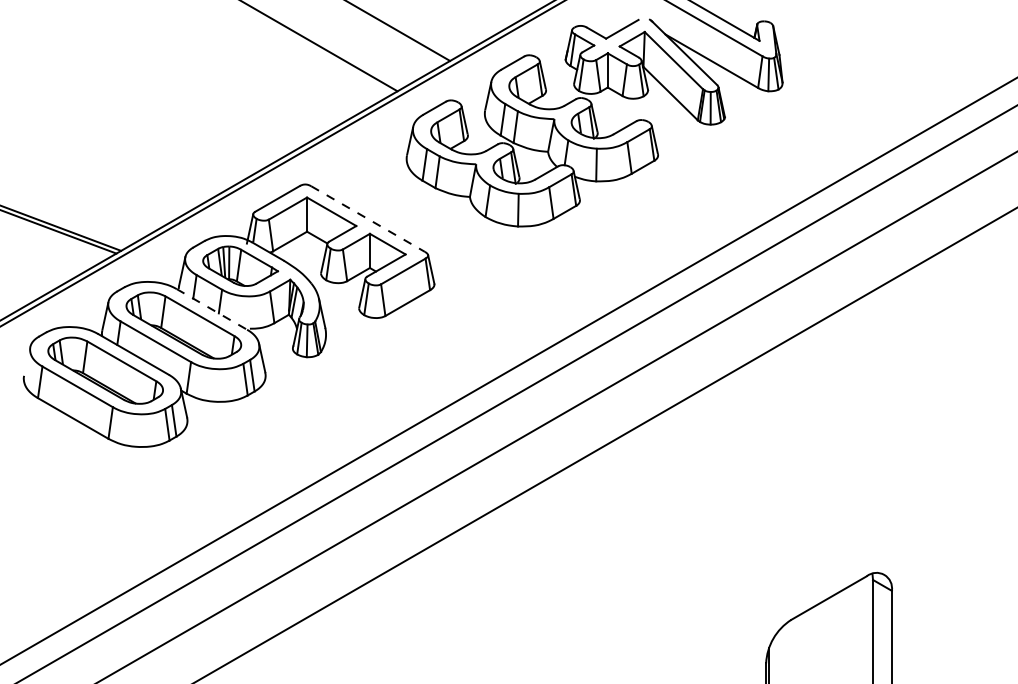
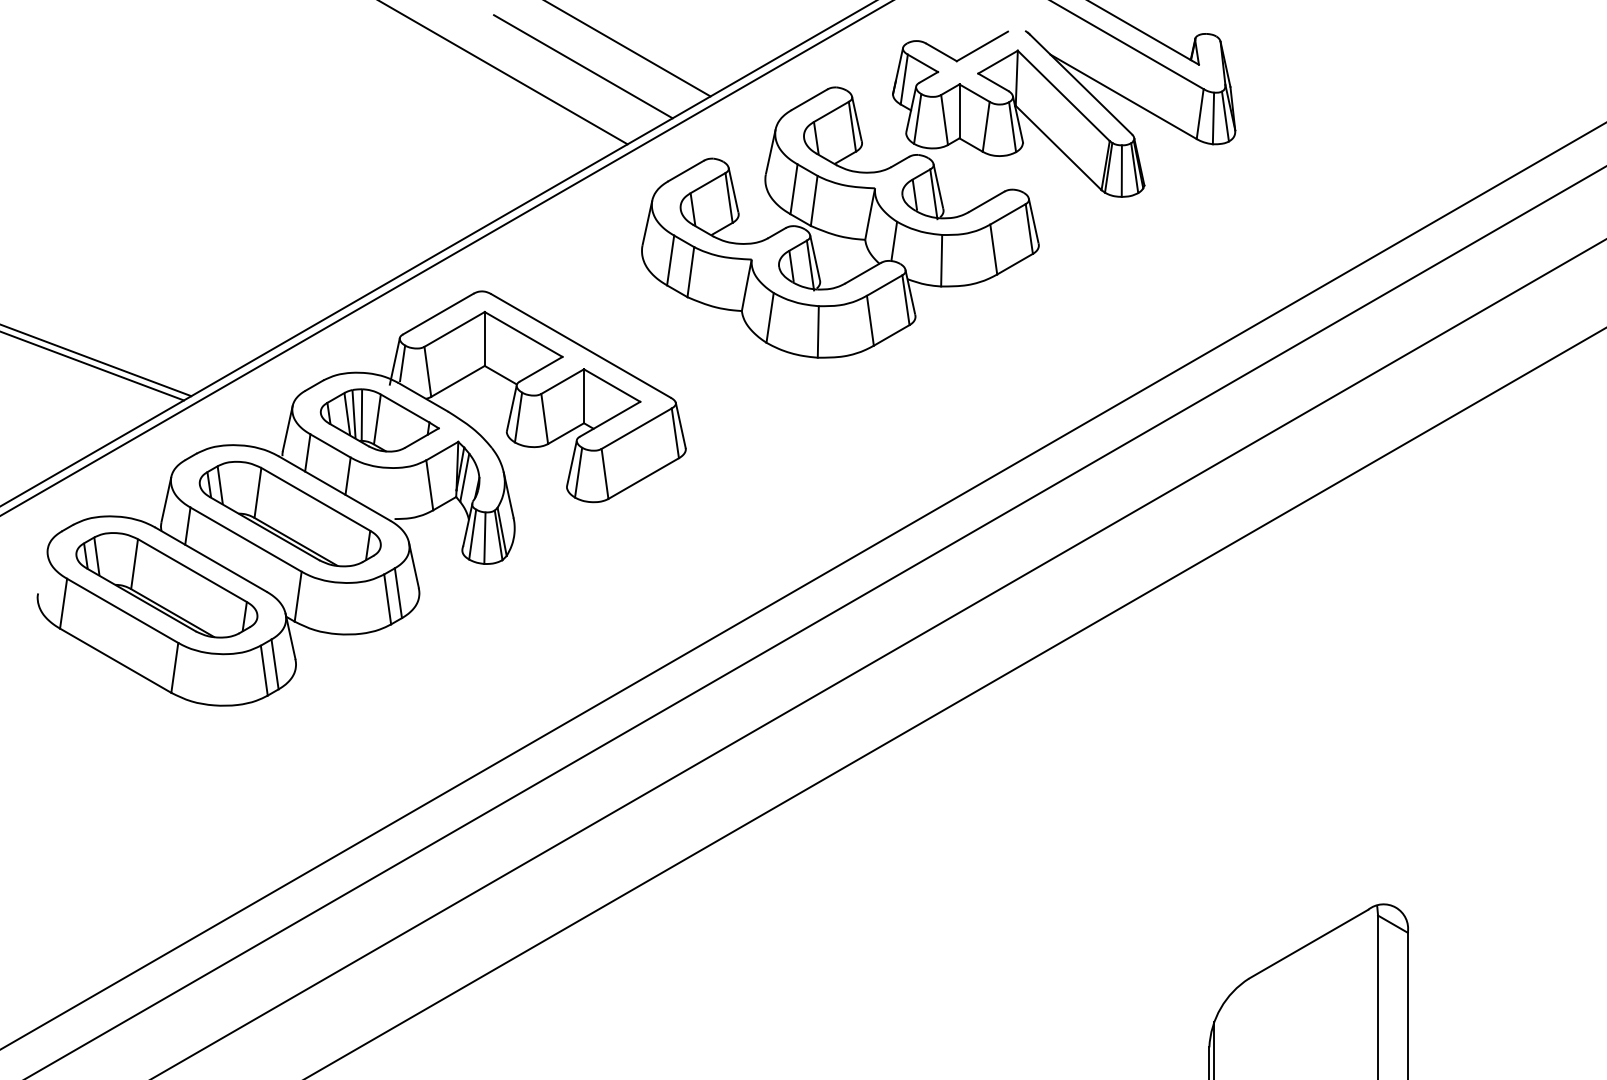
line: (369, 41) -> (583, 65), added
line: (368, 219) -> (581, 346), dashed -> solid
line: (211, 309) -> (333, 488), dashed -> solid

